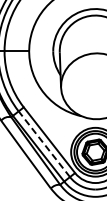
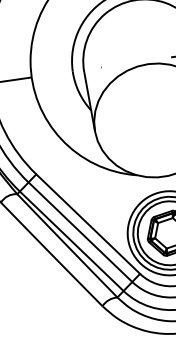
line: (44, 144) -> (80, 232), dashed -> solid

